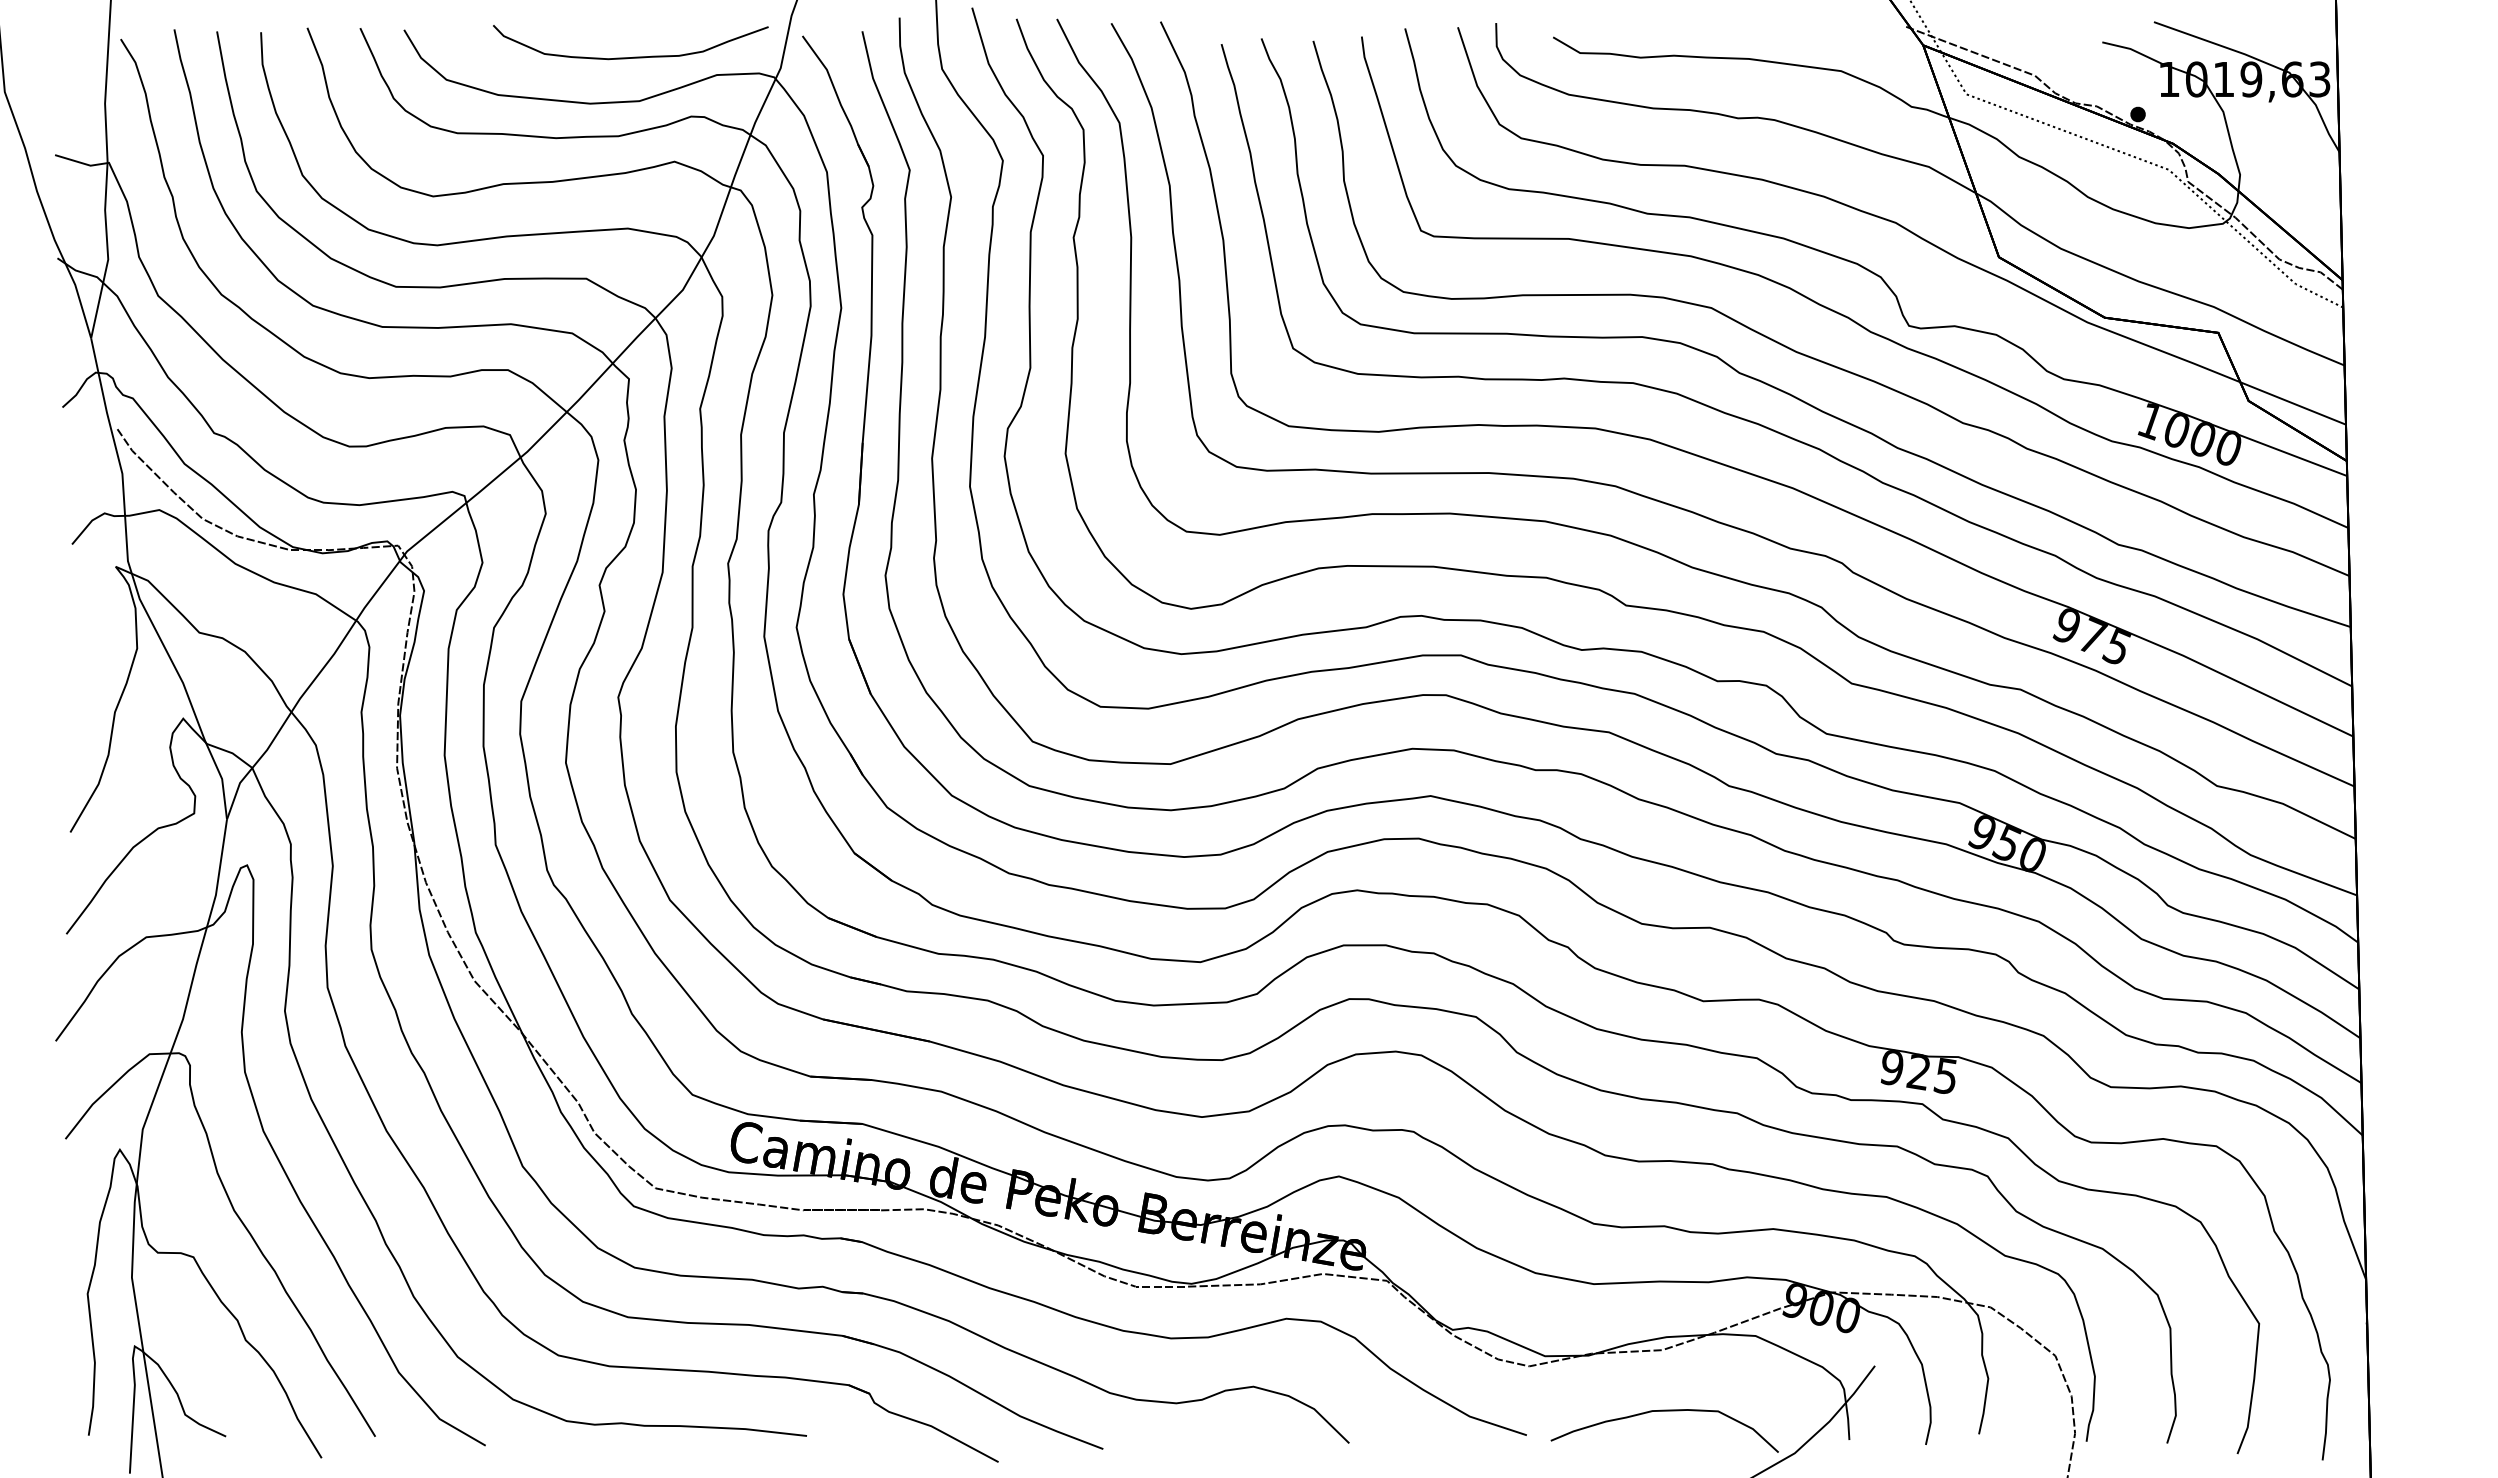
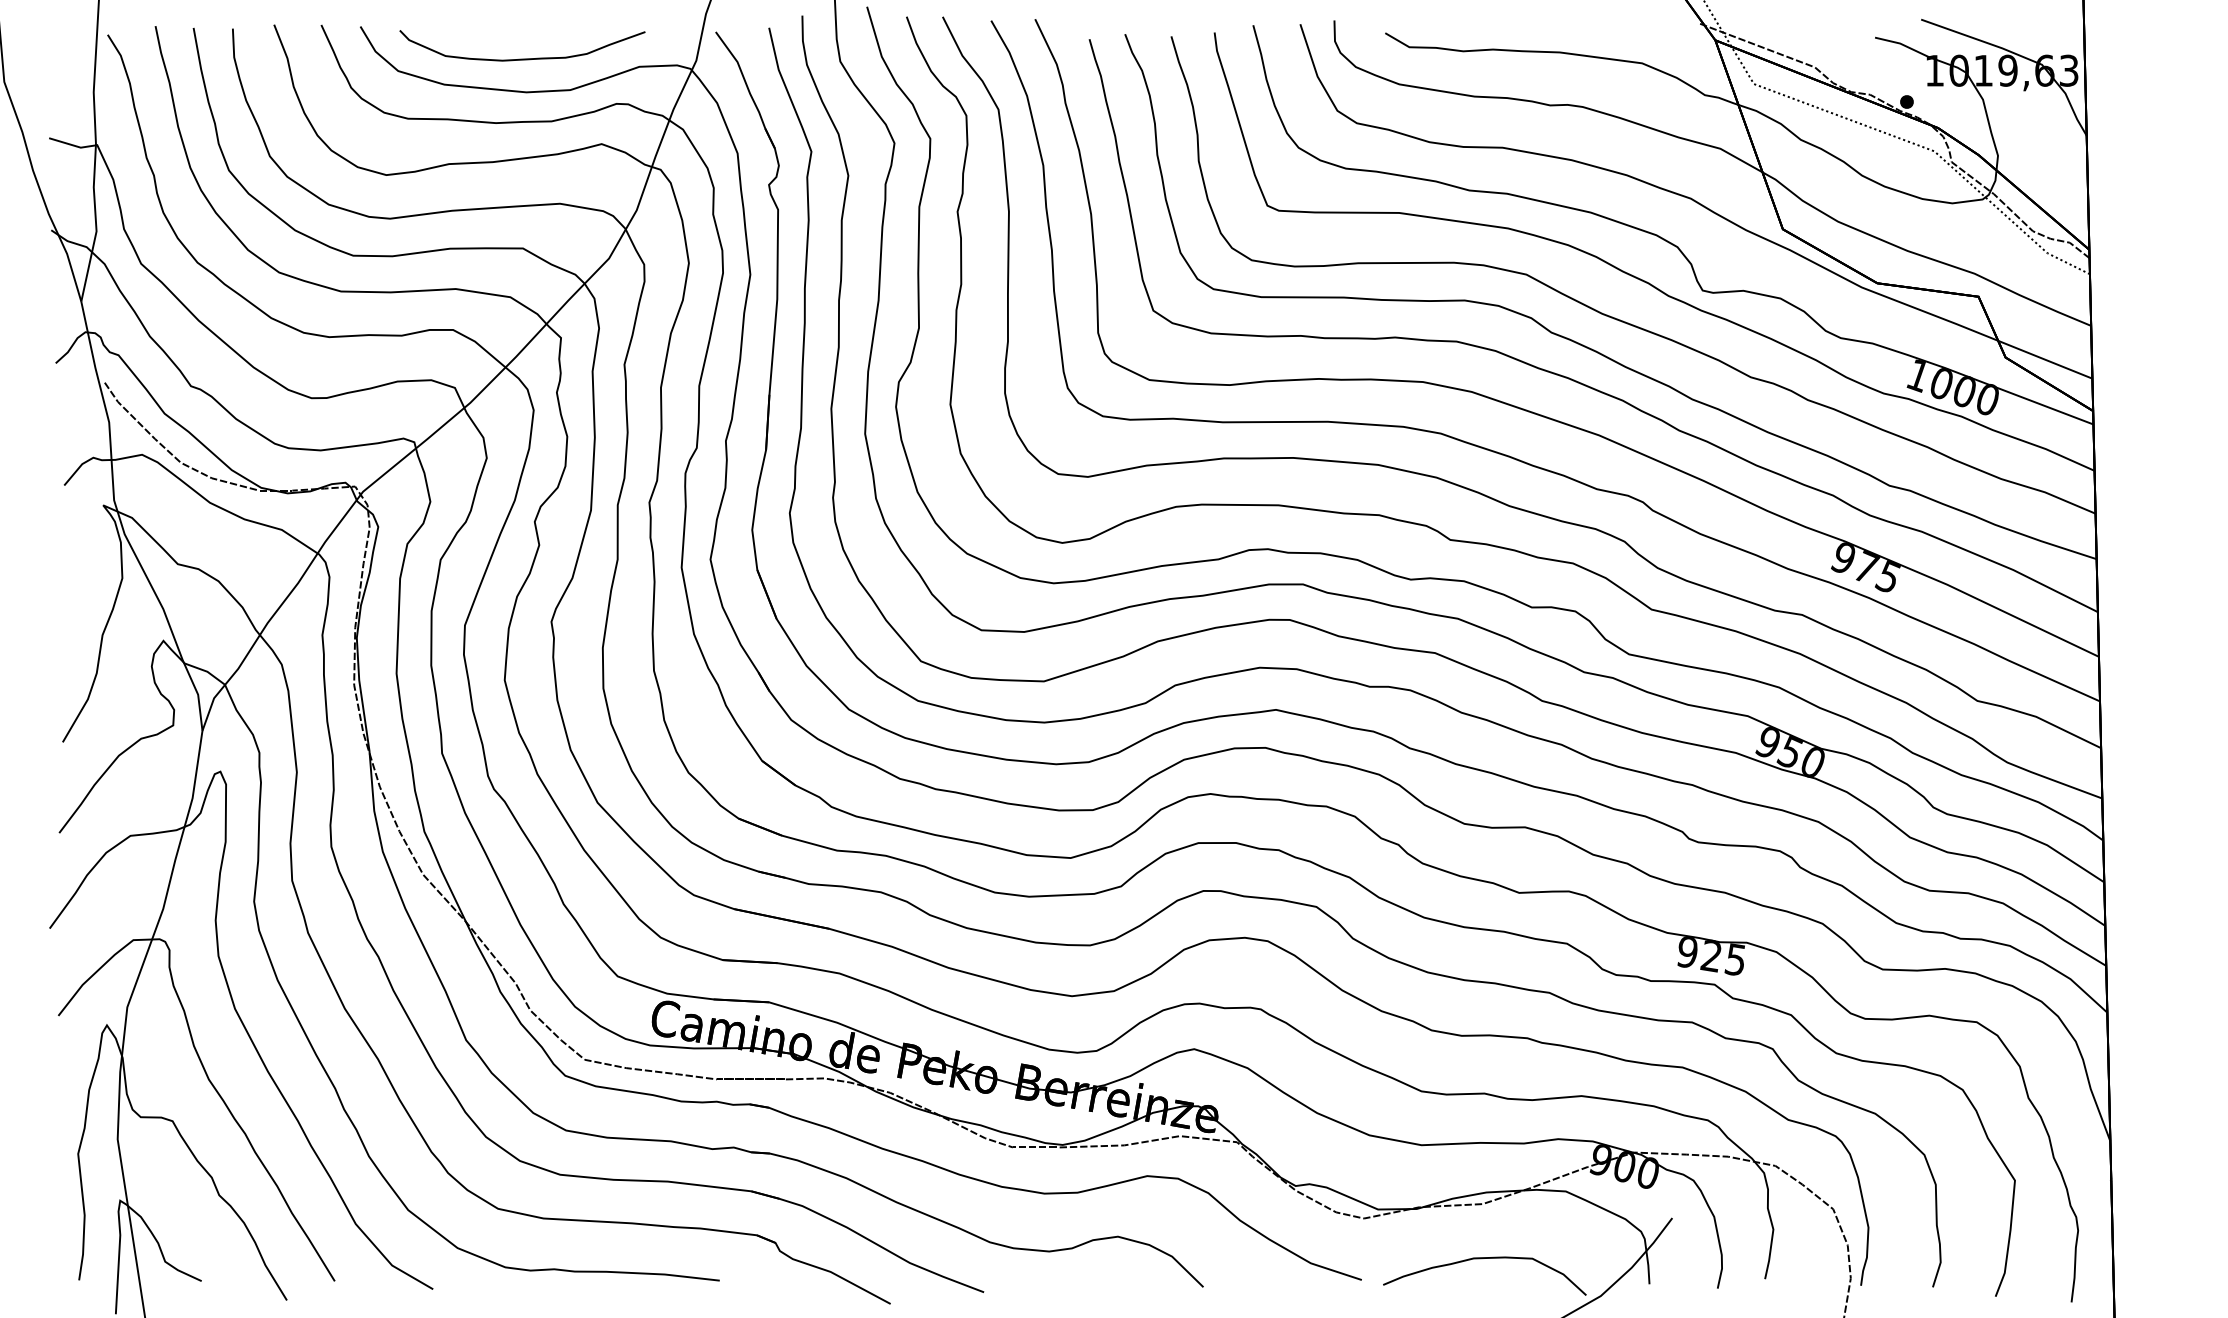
curve: (633, 56) -> (524, 58), moved

